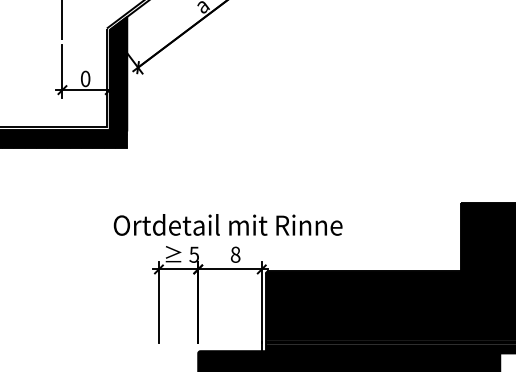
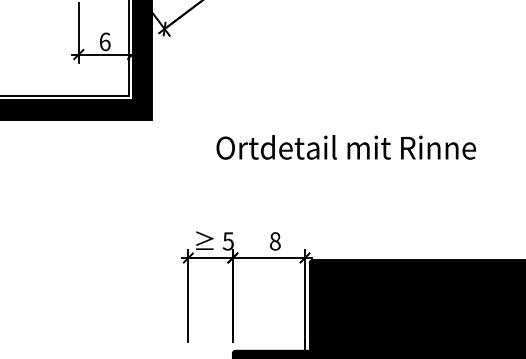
text: (85, 78) -> (104, 41), 0 -> 6
text: (227, 224) -> (345, 146), moved

